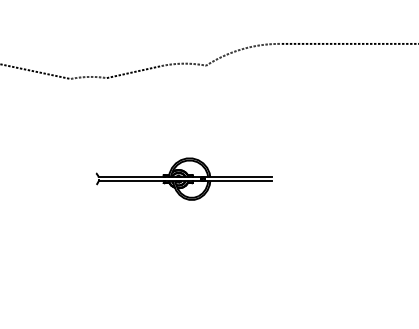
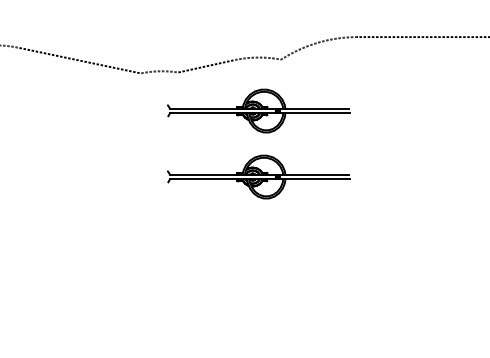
part: (184, 114) -> (258, 110), added

